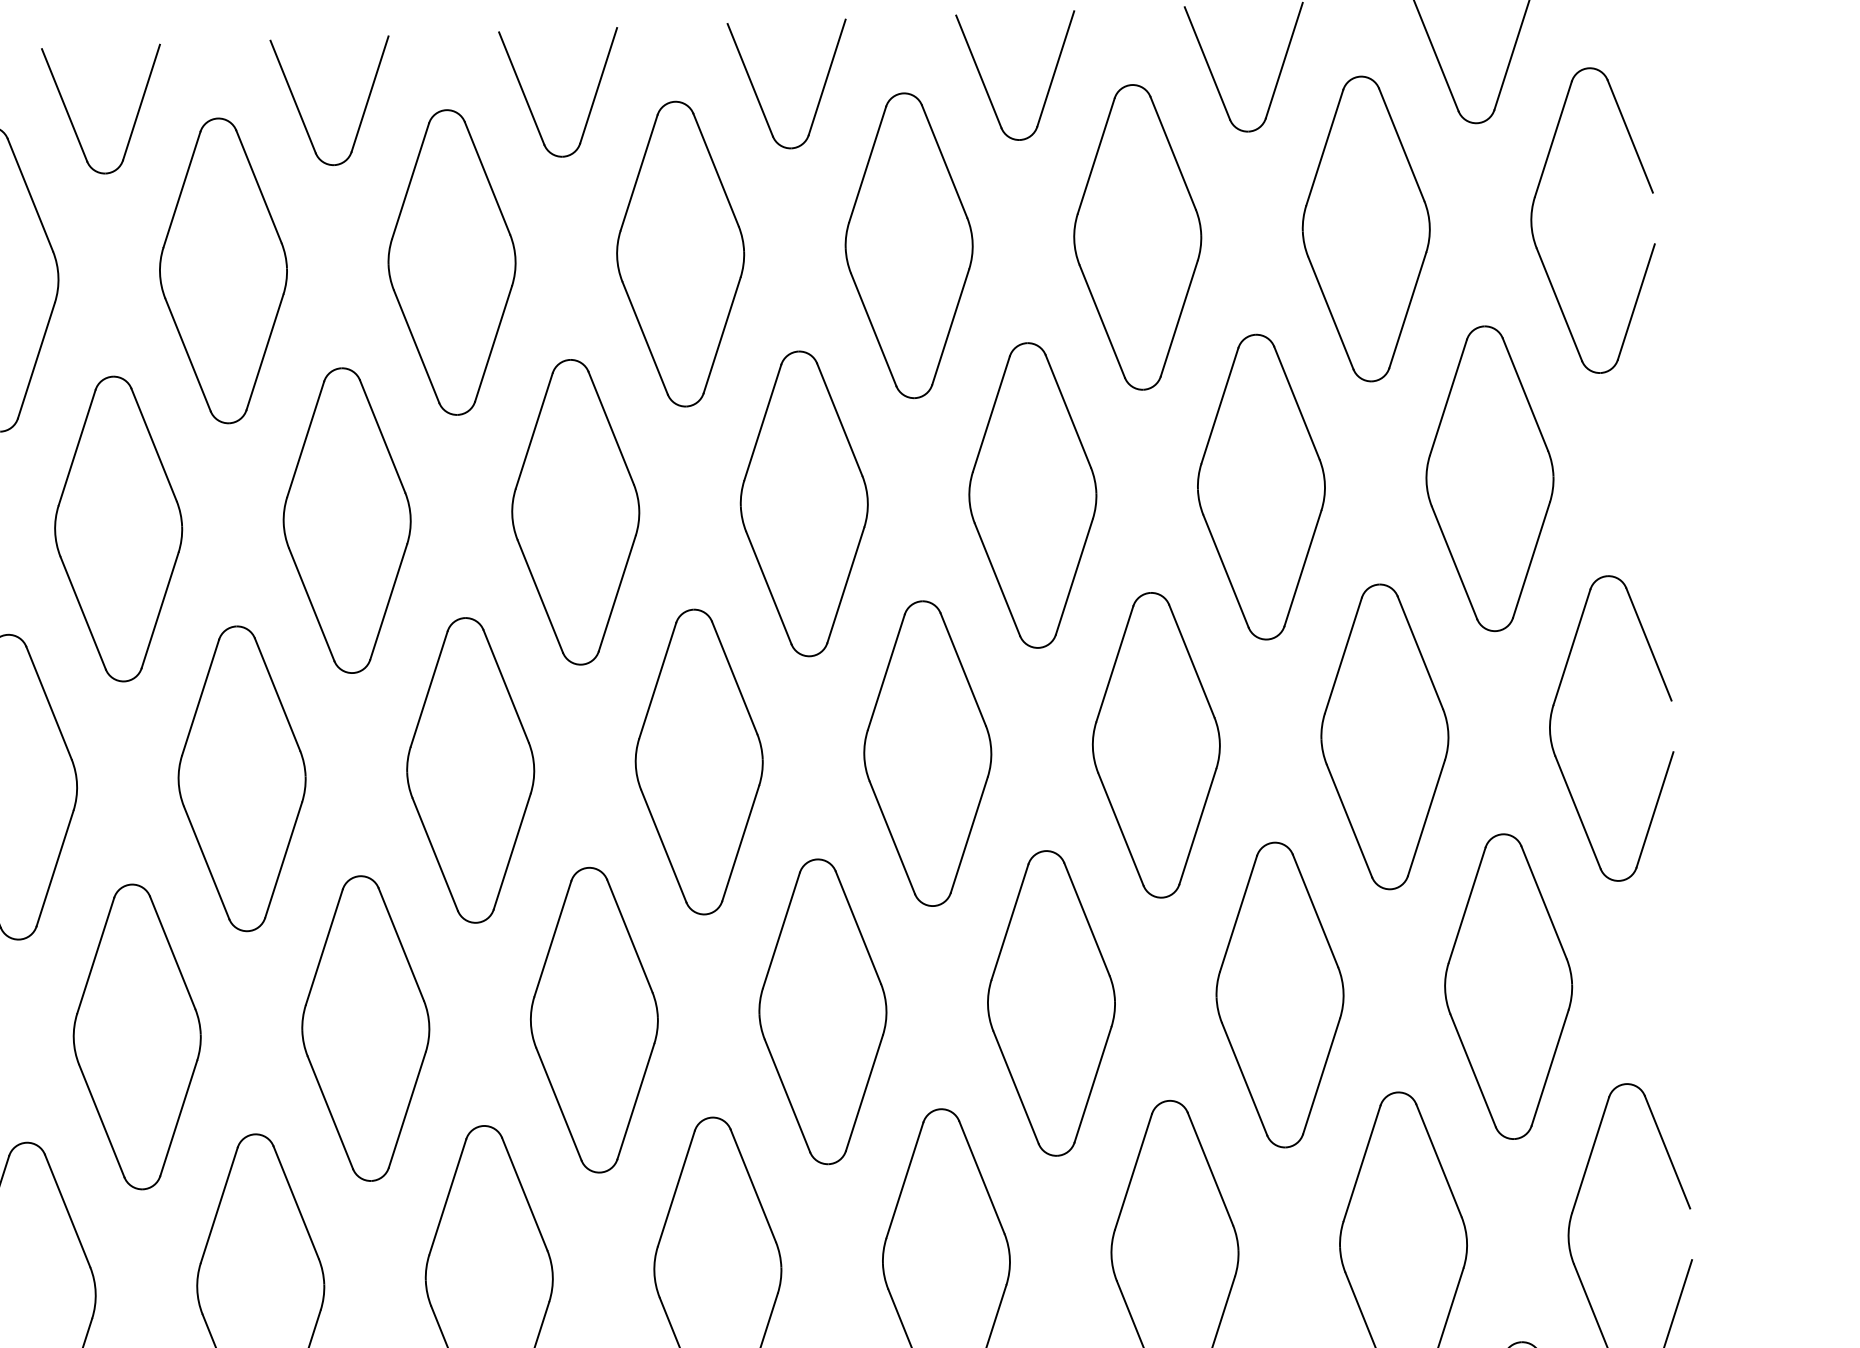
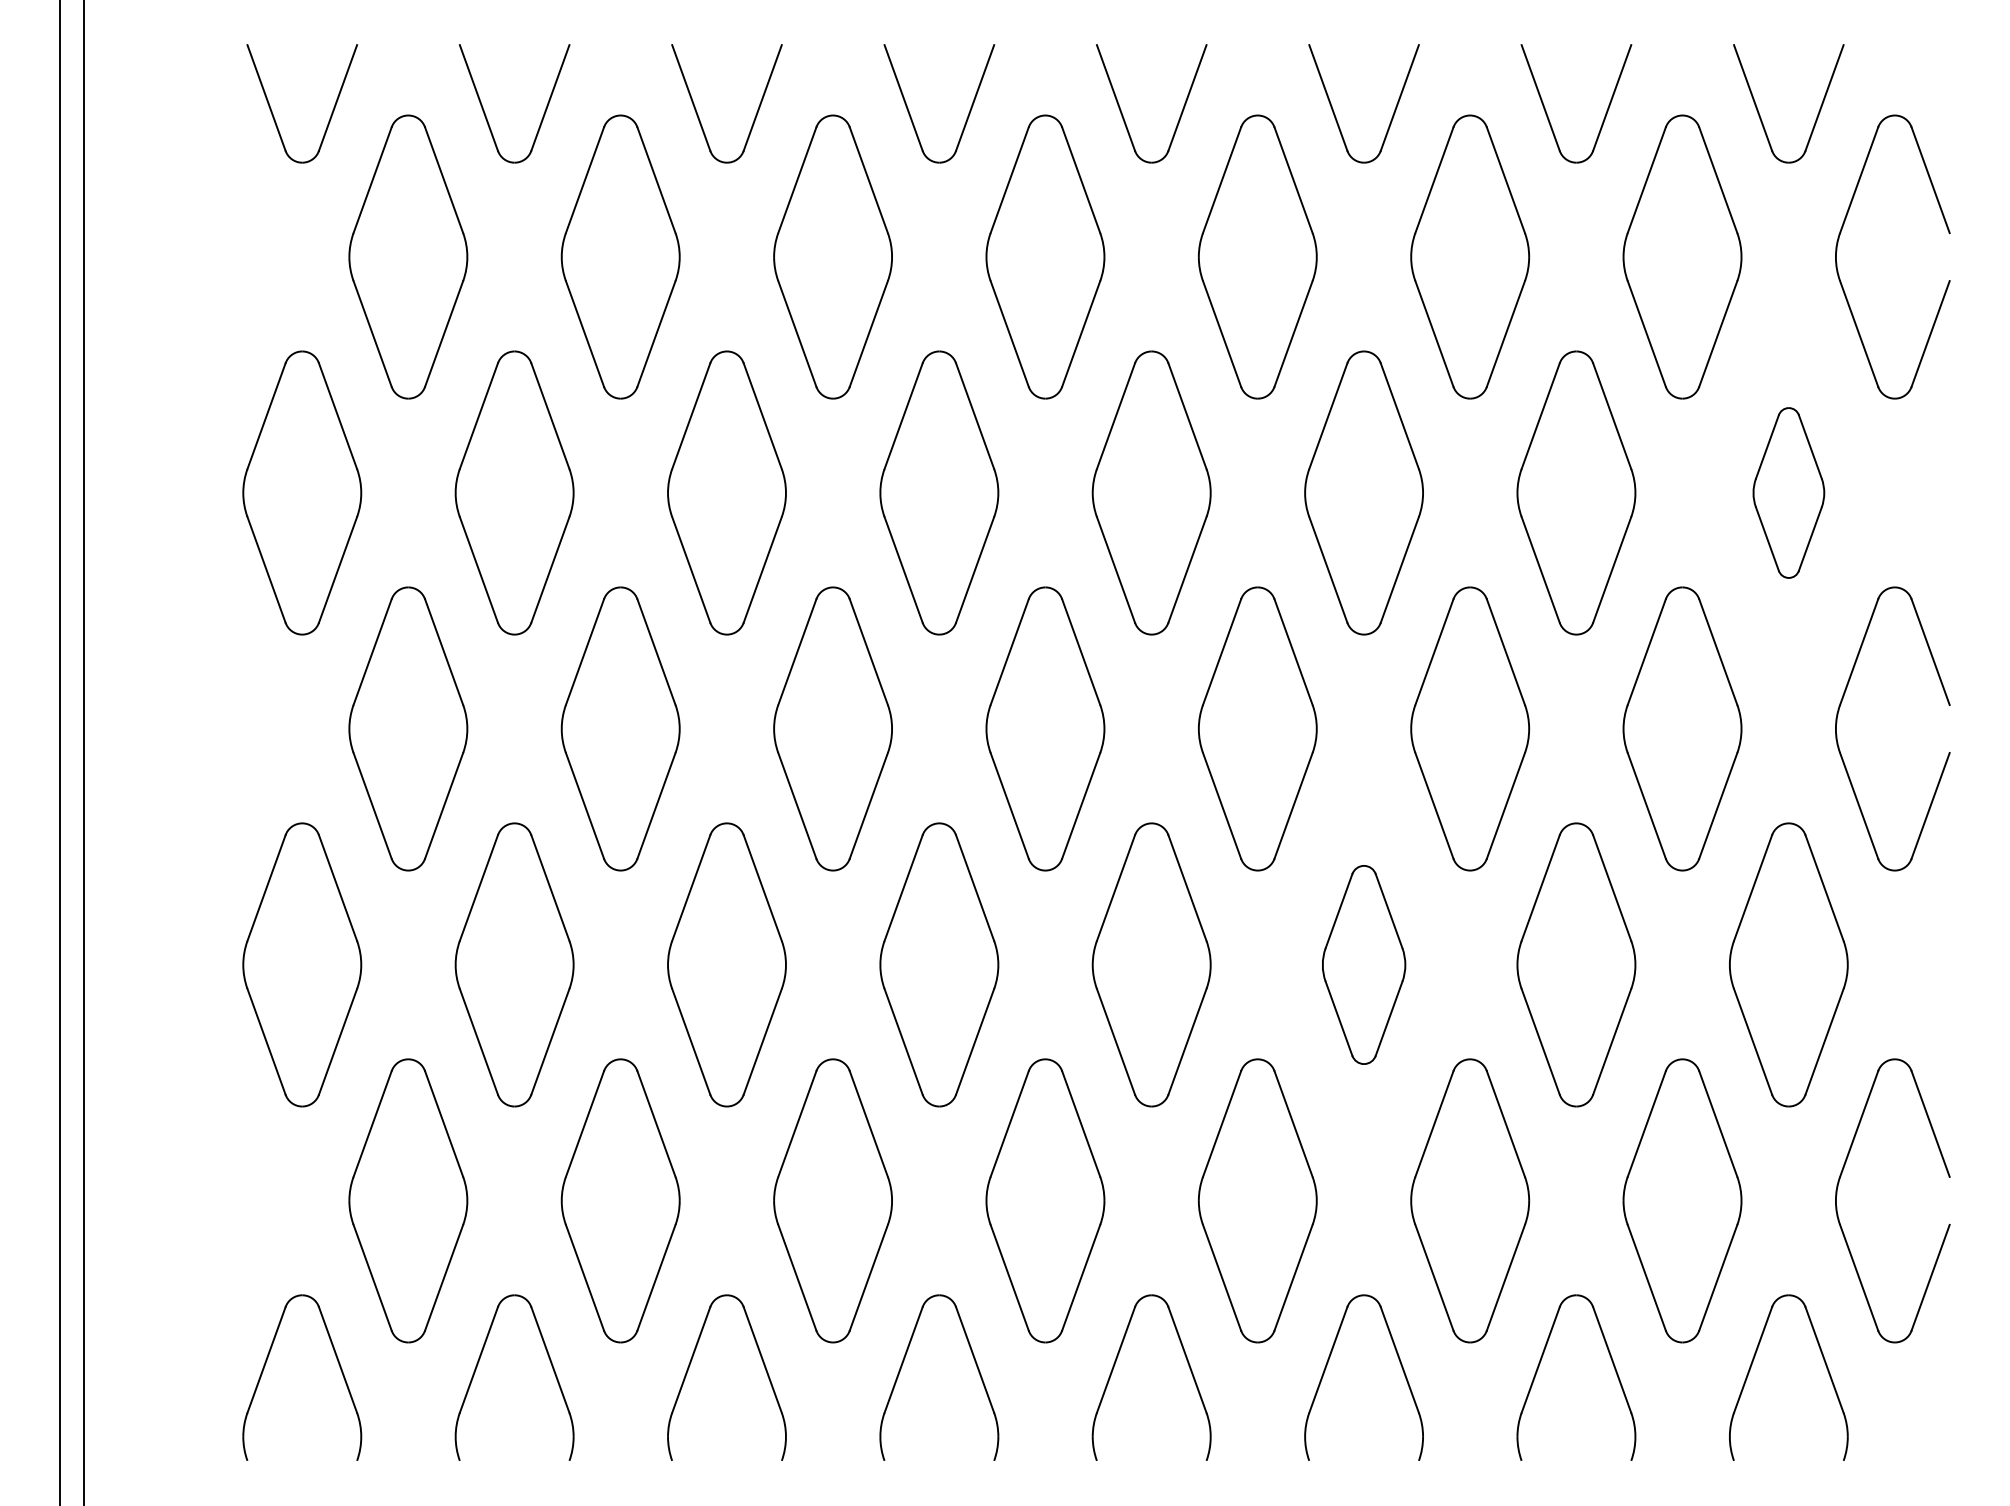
part: (1489, 478) -> (1788, 492), size x0.6
part: (1050, 1002) -> (1363, 964), size x0.7

